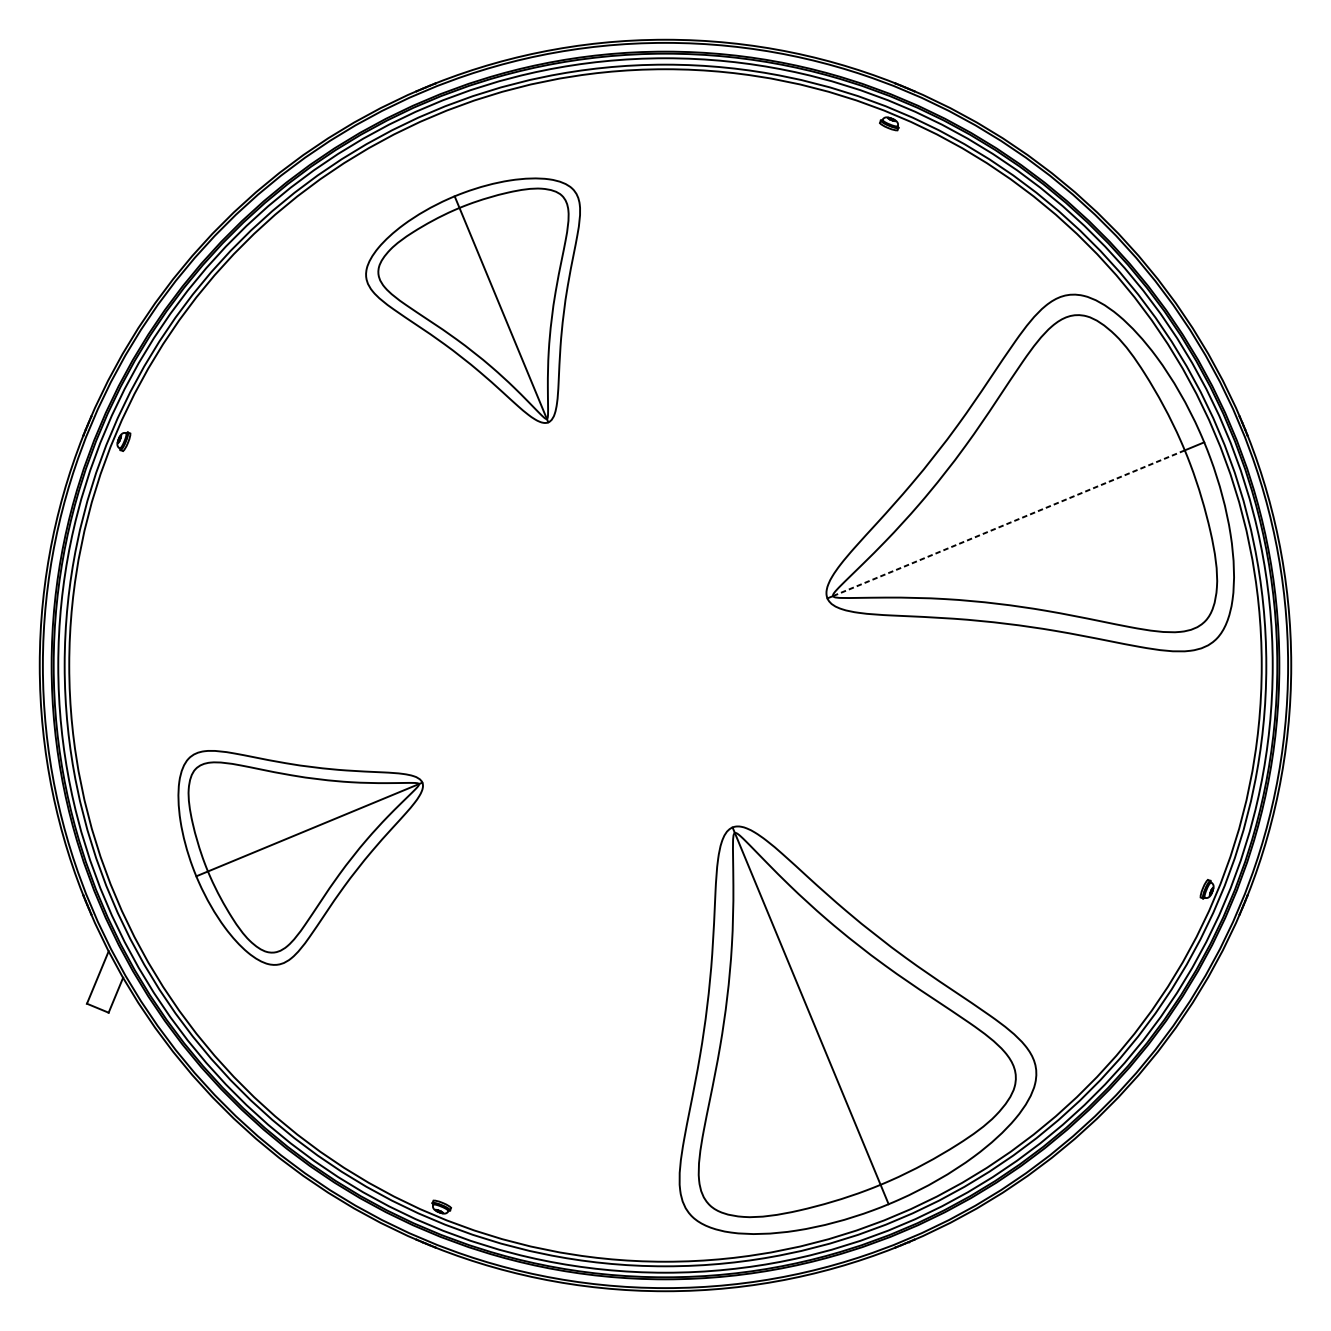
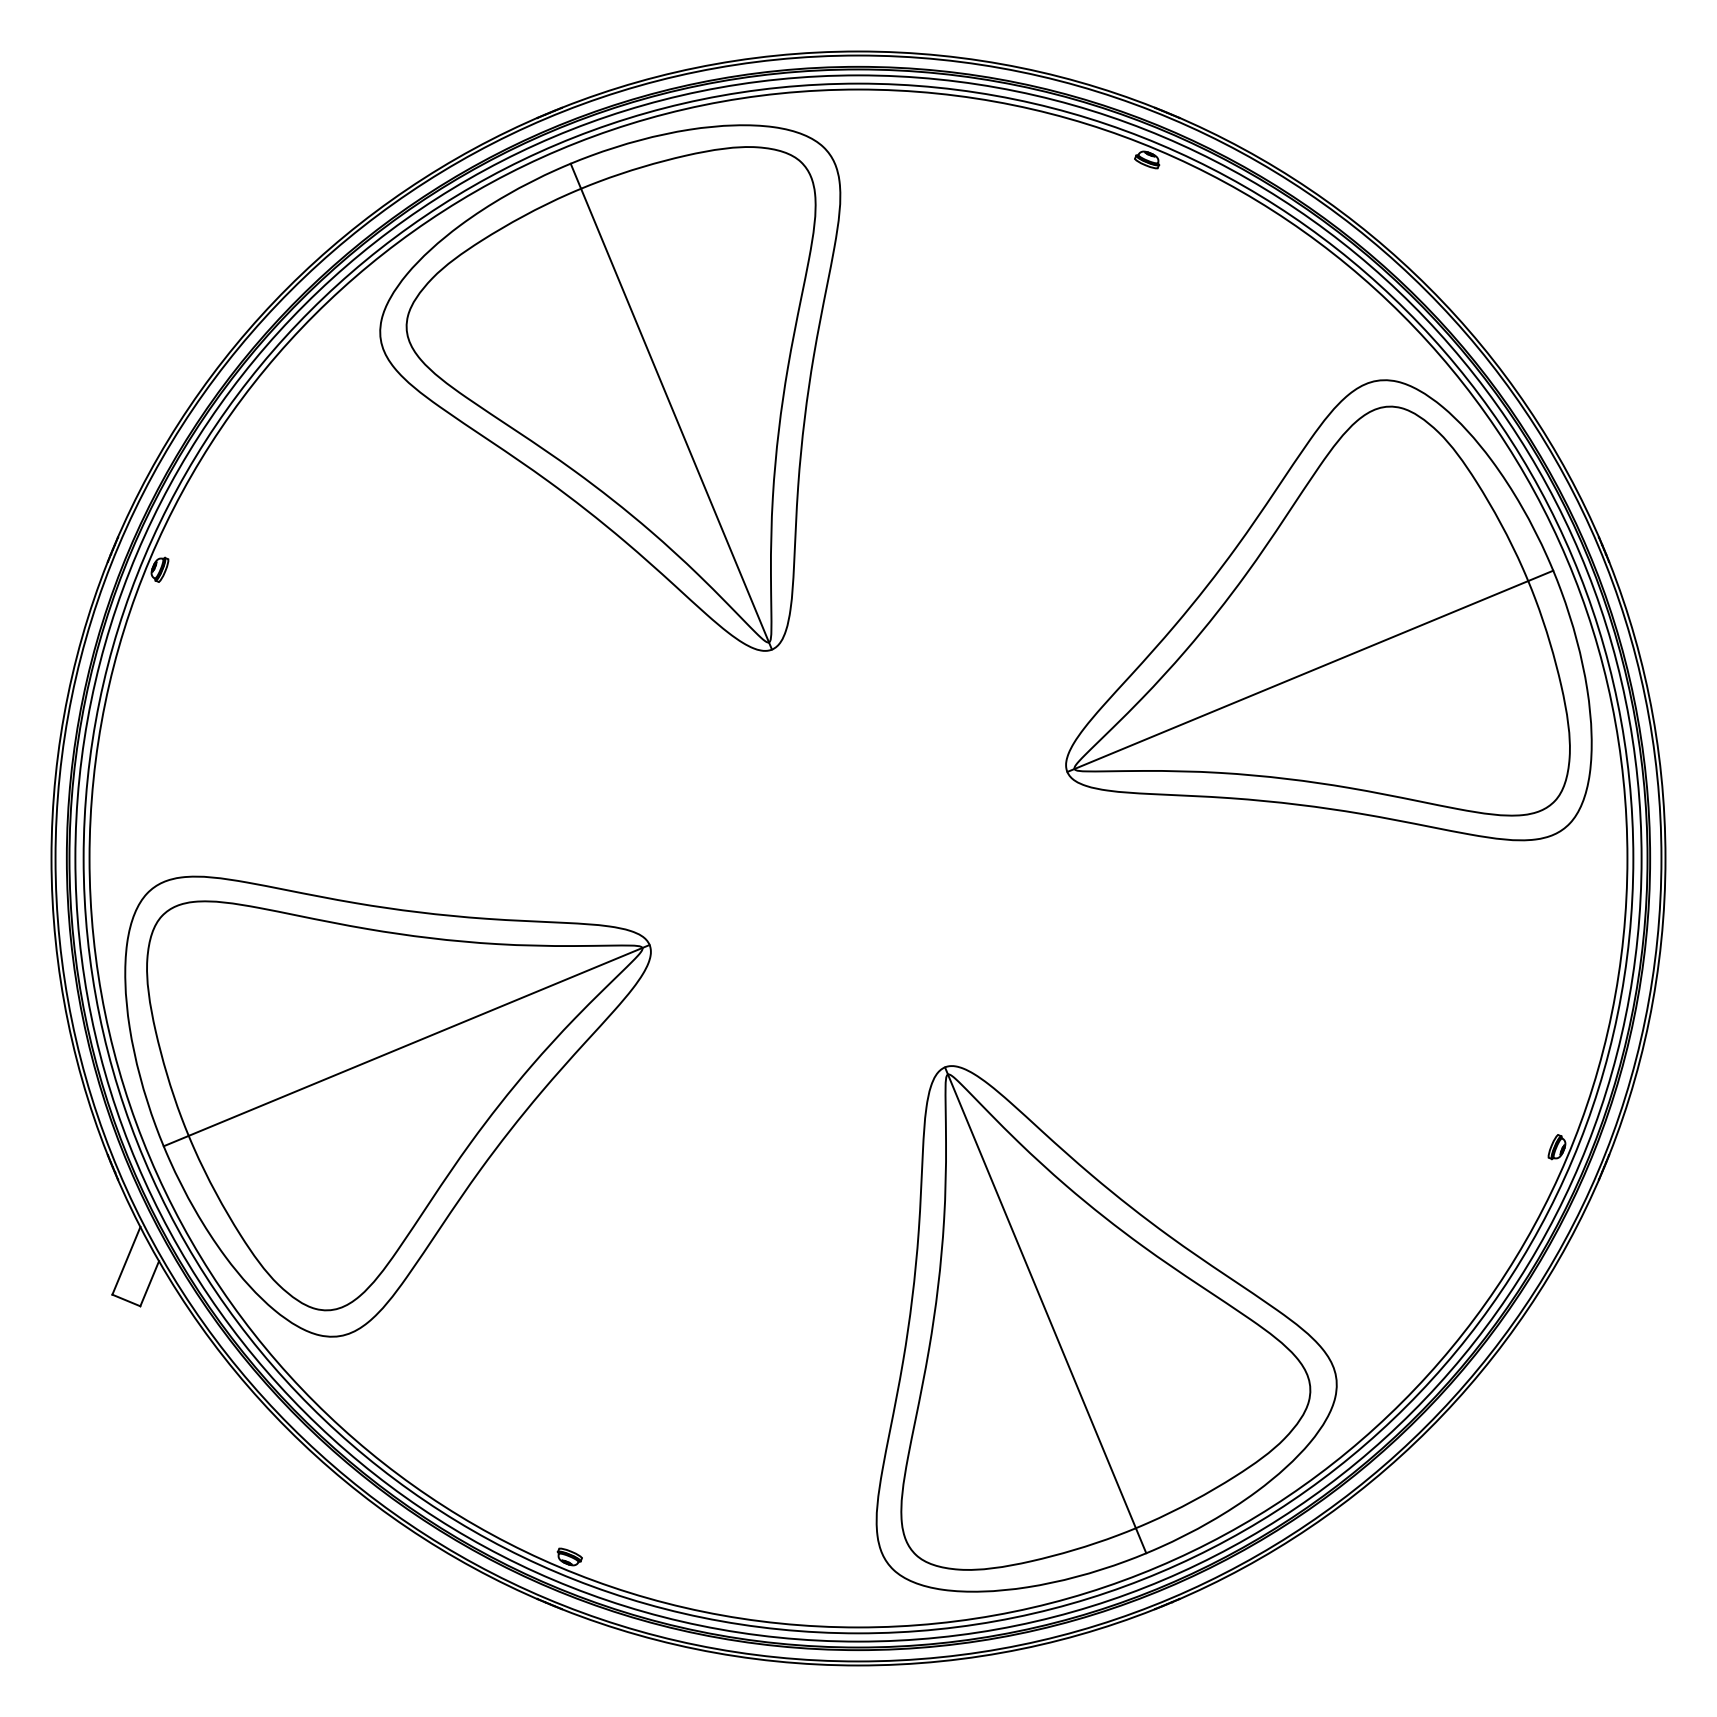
part: (473, 300) -> (610, 387), size x1.67
line: (1009, 523) -> (1301, 675), dashed -> solid
part: (300, 857) -> (387, 1106), size x1.67

